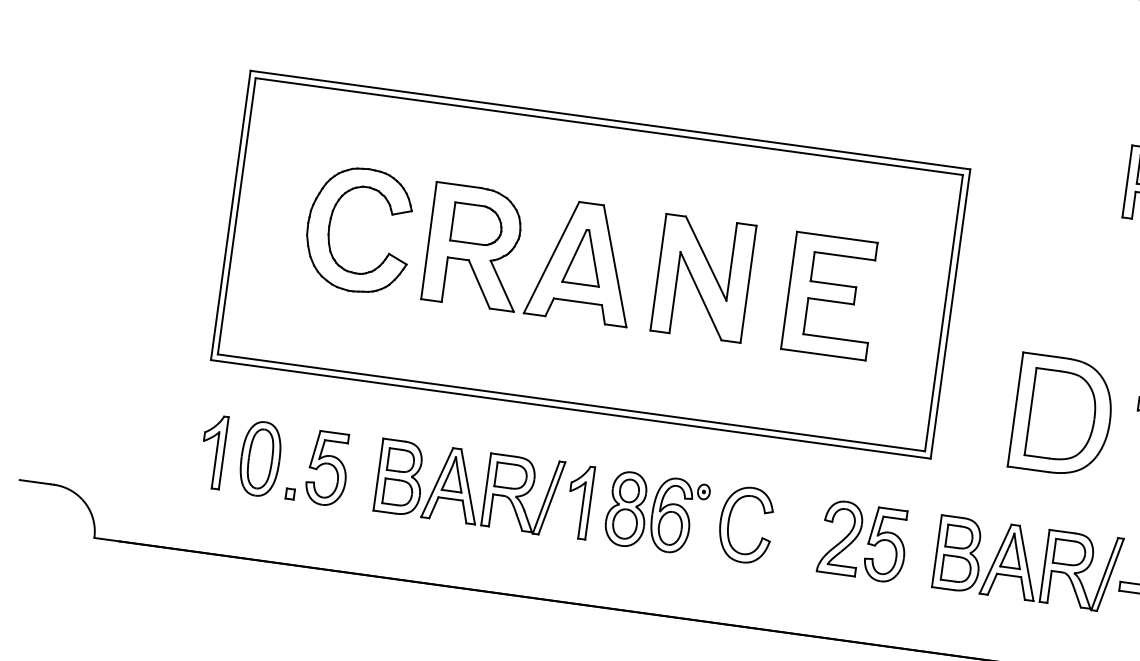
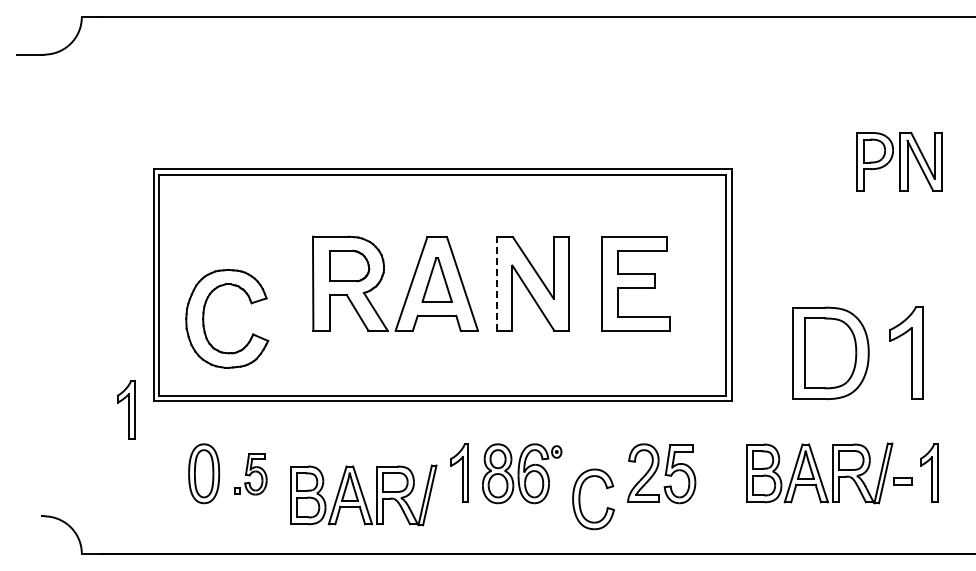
part: (331, 225) -> (204, 318), moved
line: (658, 271) -> (497, 283), solid -> dashed
part: (213, 450) -> (126, 409), moved
part: (318, 467) -> (250, 474), size x0.7
line: (34, 482) -> (28, 516), removed
part: (469, 487) -> (363, 495), moved
part: (729, 522) -> (580, 499), moved
part: (863, 541) -> (661, 473), moved

